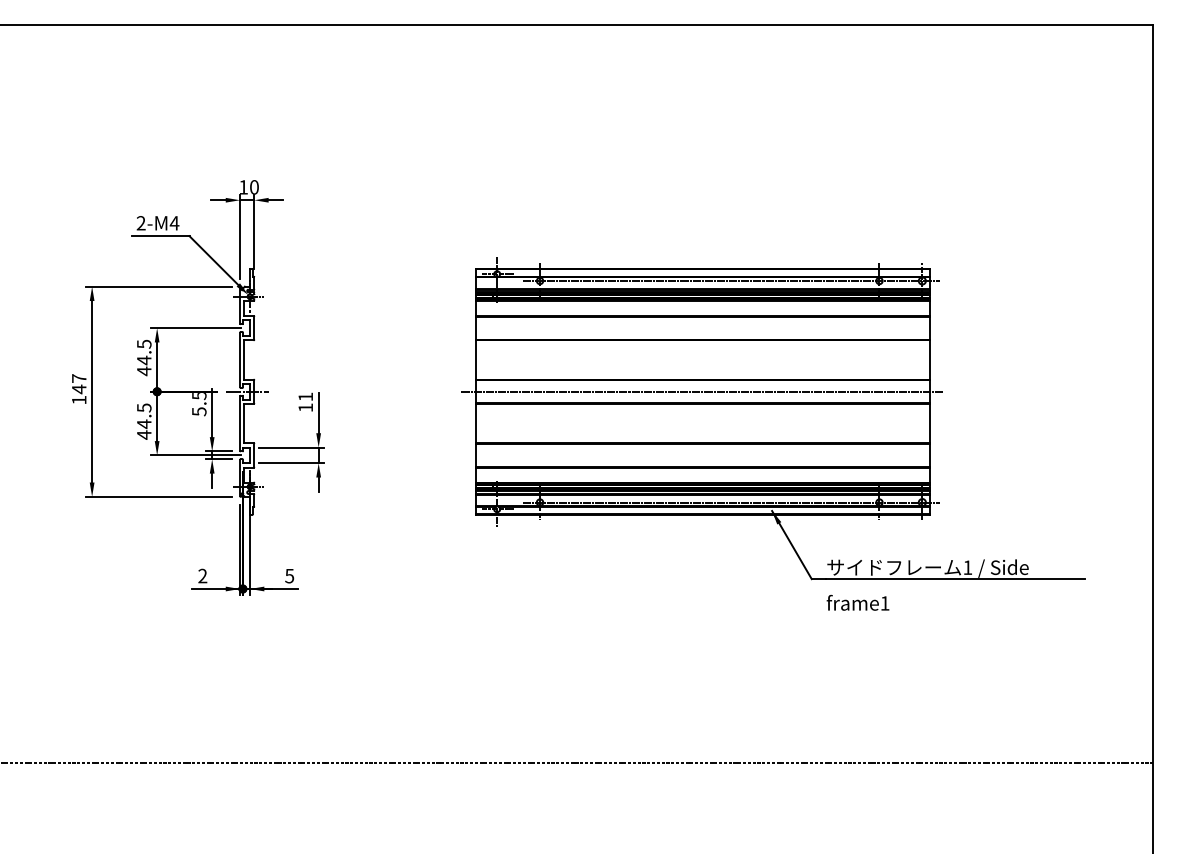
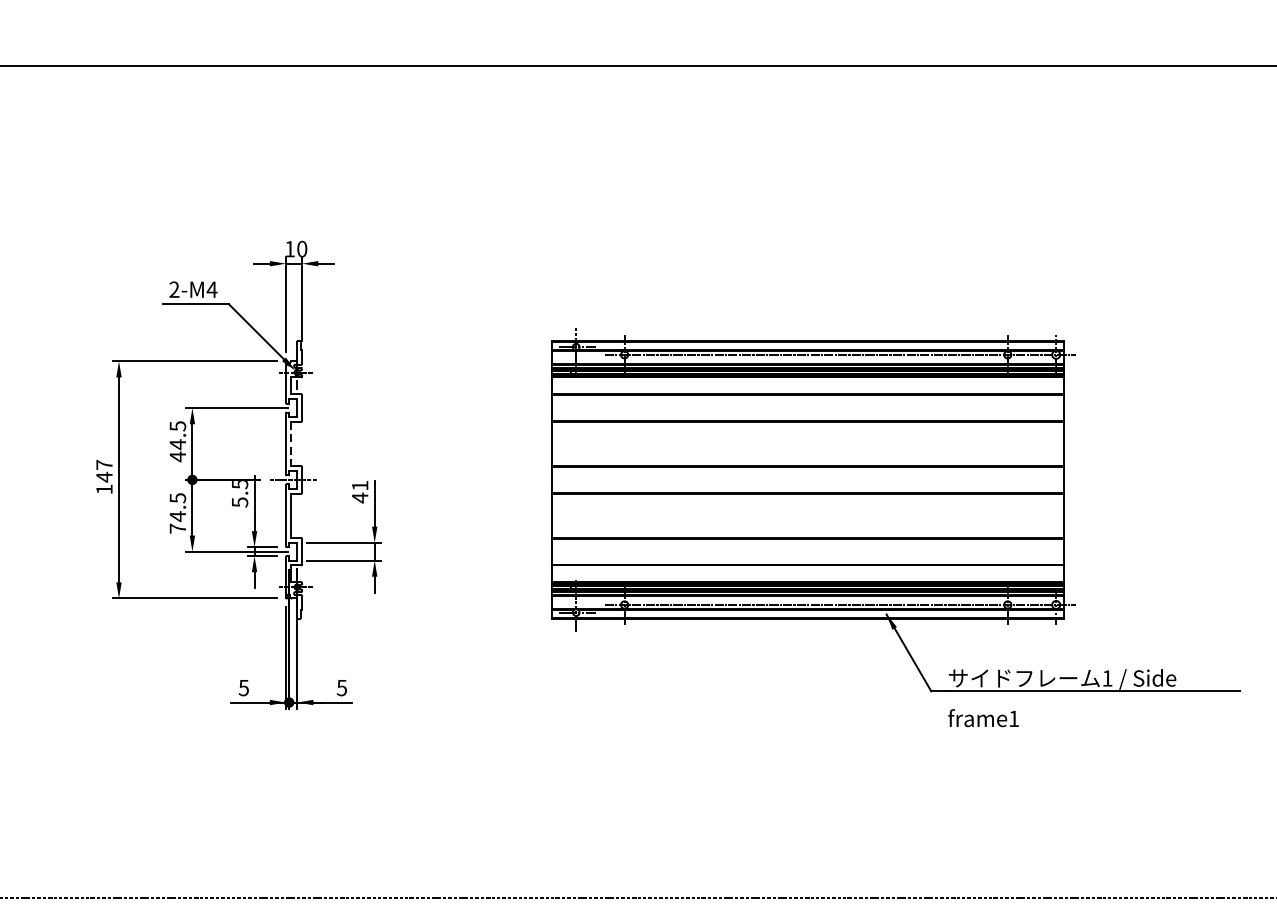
line: (244, 359) -> (291, 443), solid -> dashed
line: (702, 391) -> (808, 479), removed
text: (305, 407) -> (359, 497), 11 -> 41
text: (144, 434) -> (178, 528), 44.5 -> 74.5
text: (202, 575) -> (243, 687), 2 -> 5

